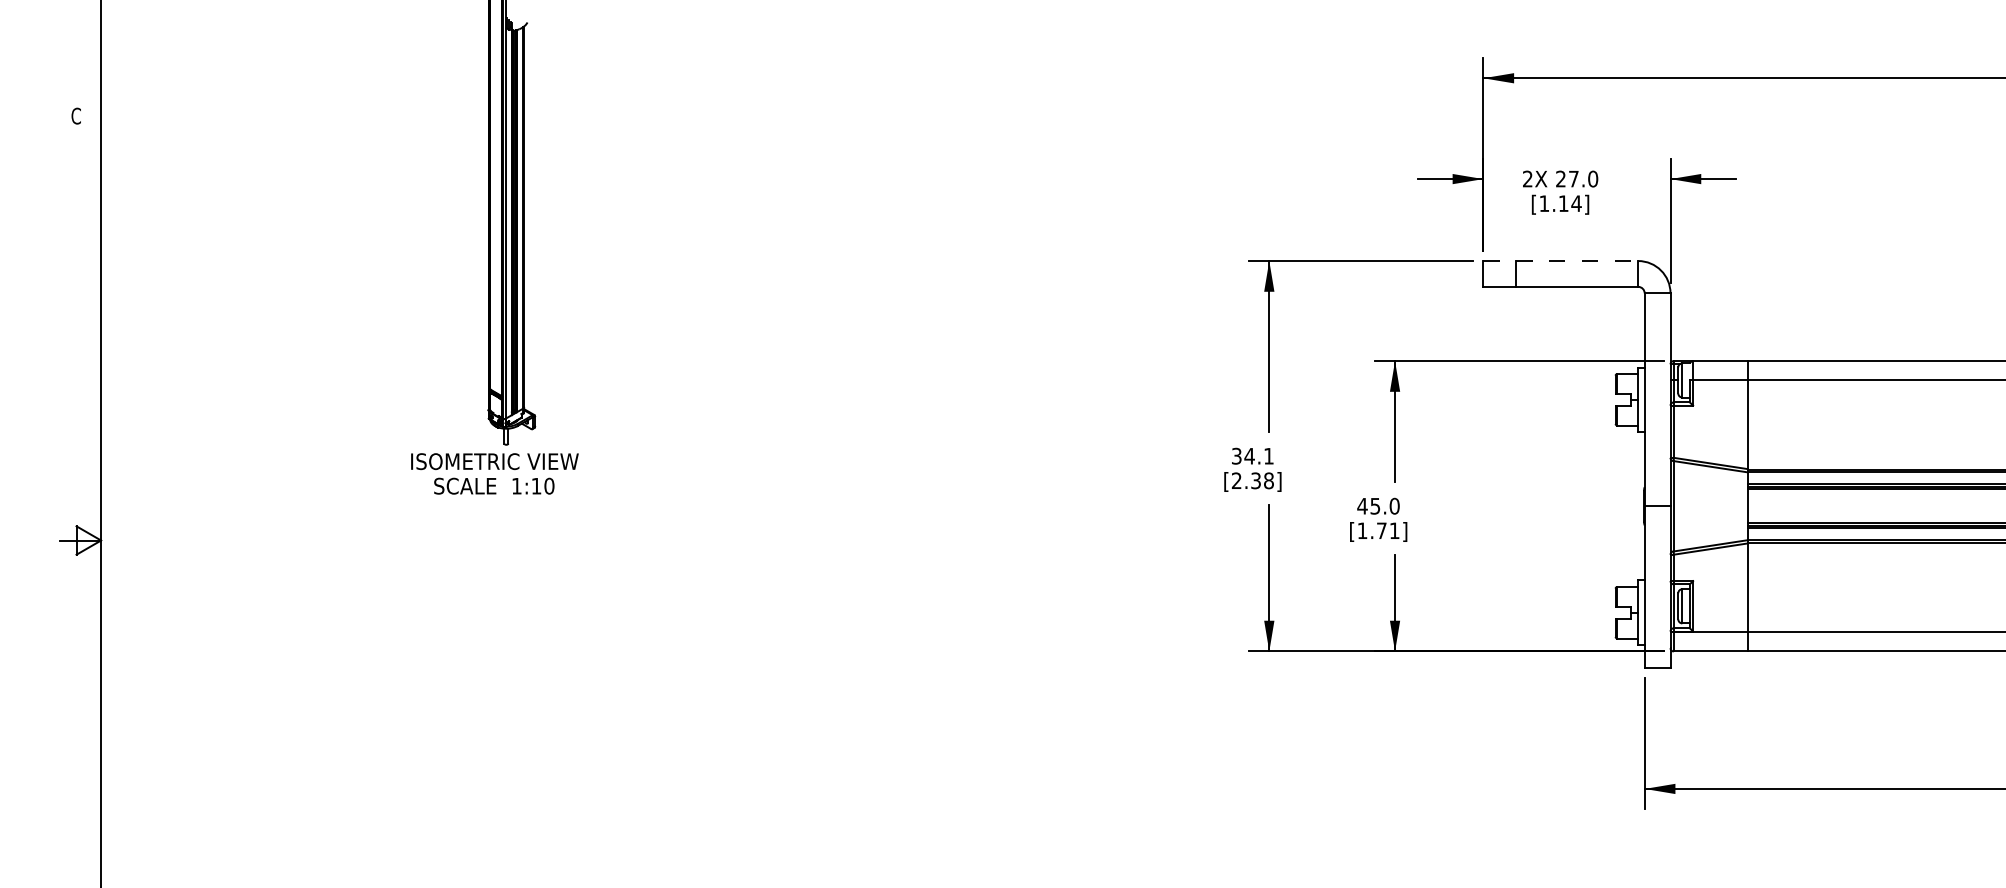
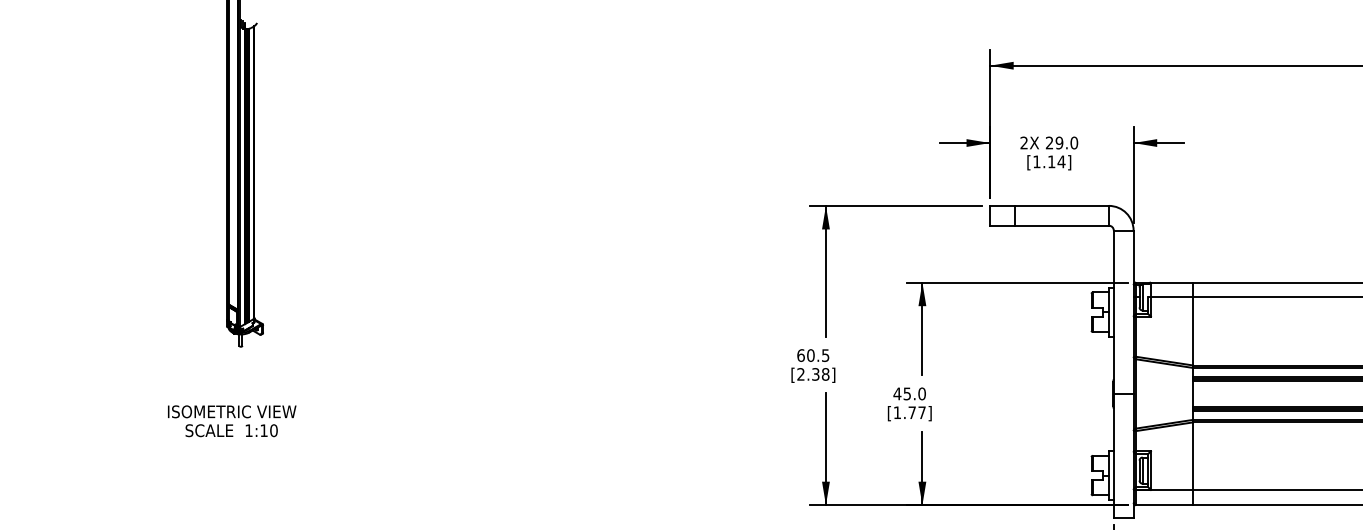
text: (1573, 178) -> (1059, 142), 27.0 -> 29.0
line: (1561, 261) -> (1050, 206), dashed -> solid
text: (1252, 455) -> (813, 354), 34.1 -> 60.5
text: (494, 473) -> (231, 420), moved
text: (1394, 530) -> (921, 412), [1.71] -> [1.77]

